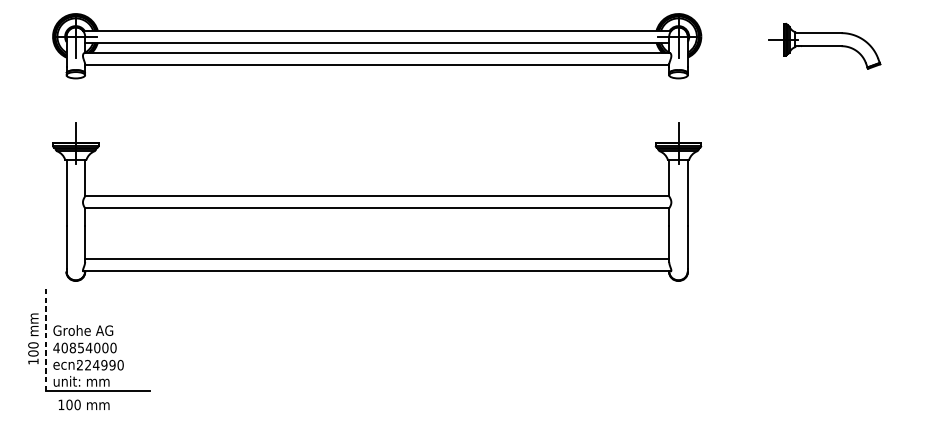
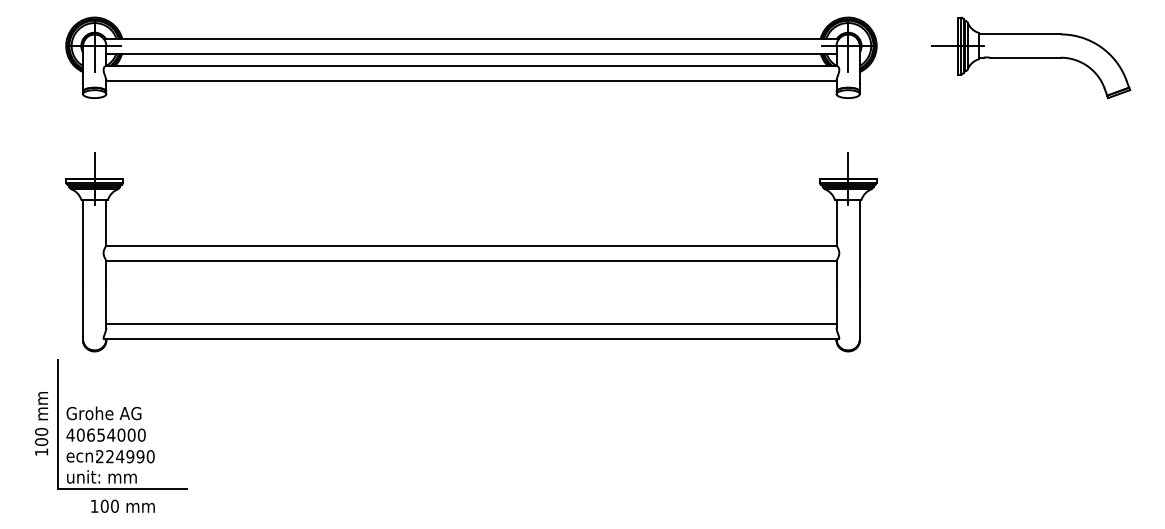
part: (825, 45) -> (1031, 57), size x1.43
line: (46, 339) -> (57, 424), dashed -> solid
text: (73, 347) -> (91, 434), 40854000 -> 40654000
text: (83, 404) -> (122, 505), moved

